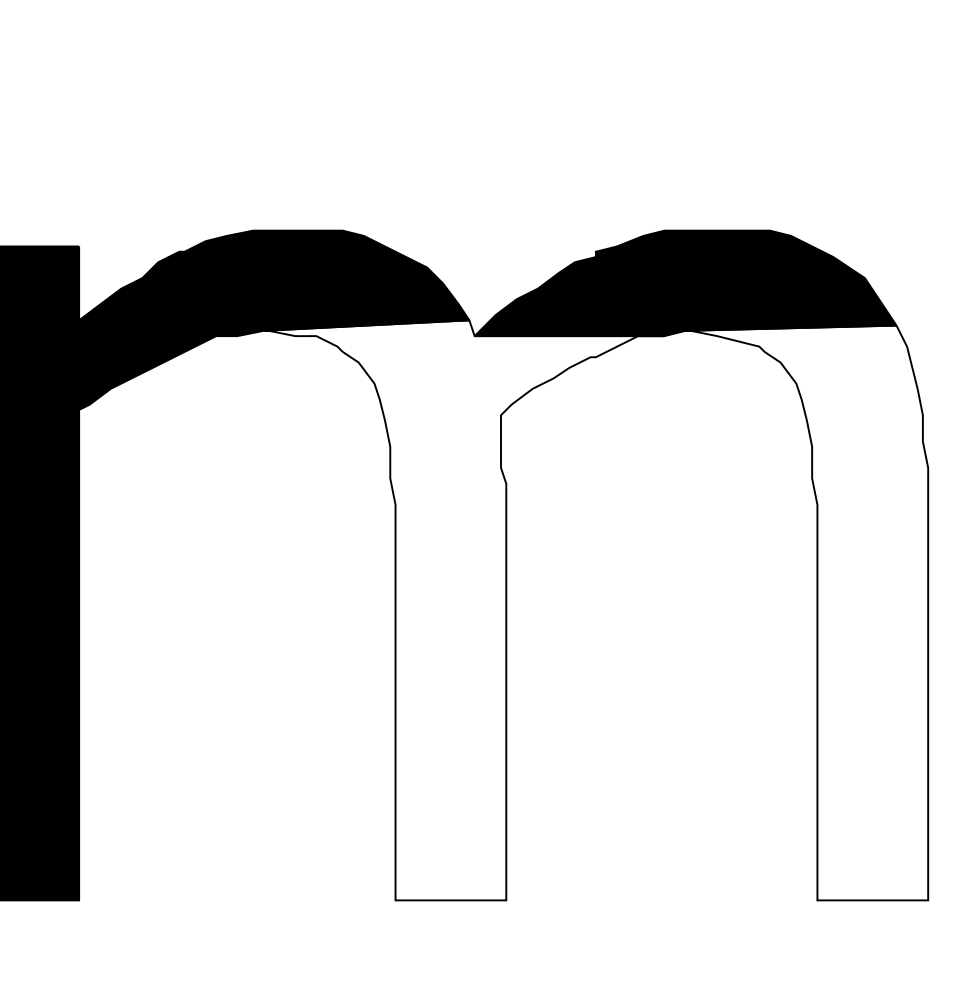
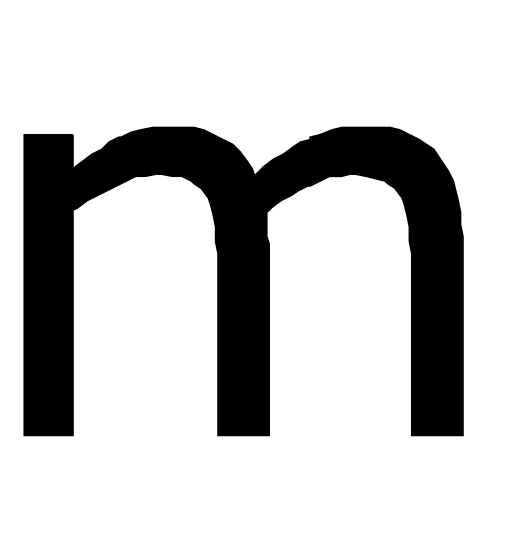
fill: (463, 609) -> (249, 301), added
fill: (805, 613) -> (406, 303), added

